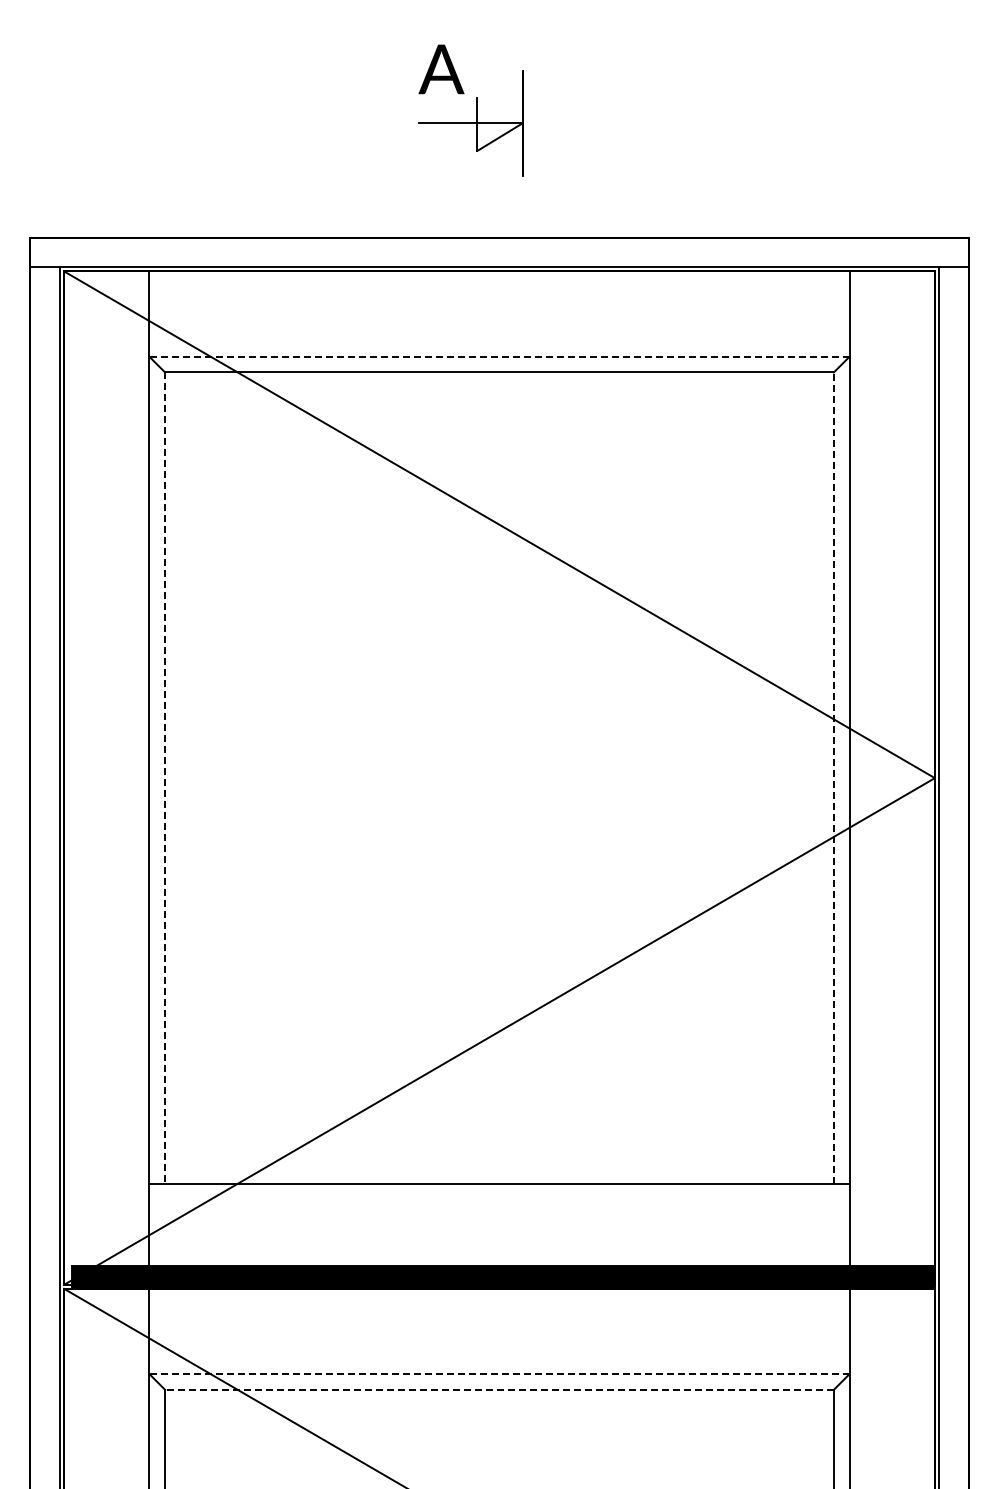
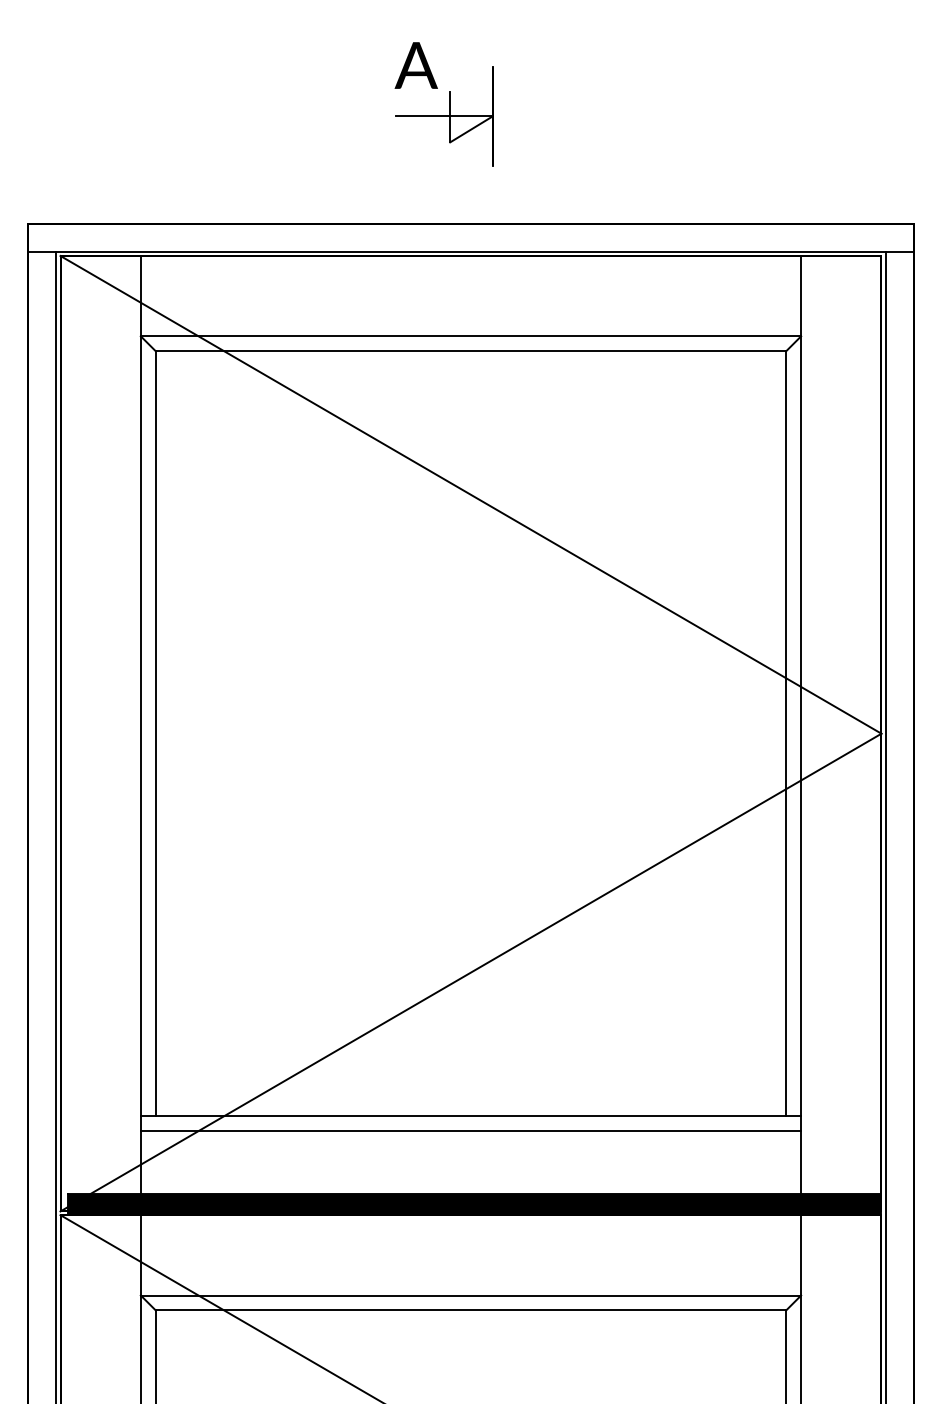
line: (499, 356) -> (471, 336), dashed -> solid
line: (165, 778) -> (156, 734), dashed -> solid
line: (833, 778) -> (785, 734), dashed -> solid
line: (499, 1199) -> (471, 1130), added
line: (499, 1374) -> (471, 1295), dashed -> solid
line: (499, 1389) -> (471, 1310), dashed -> solid

